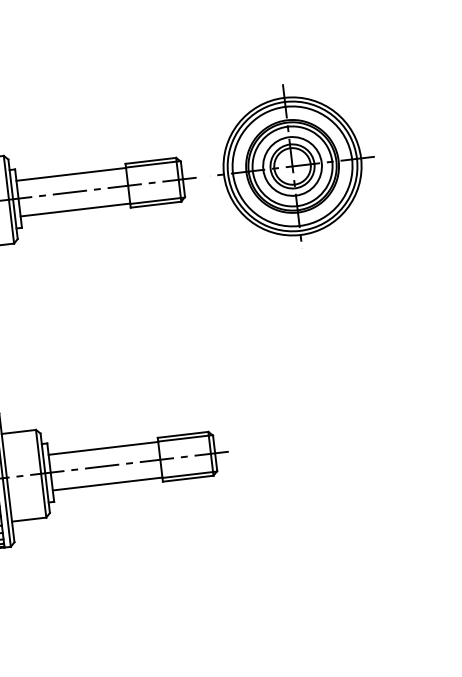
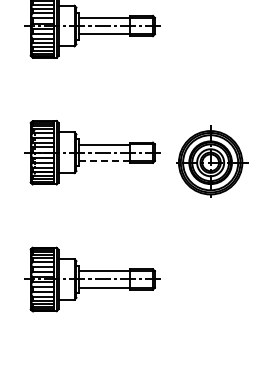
part: (296, 163) -> (212, 161), moved
line: (76, 211) -> (104, 161), solid -> dashed

